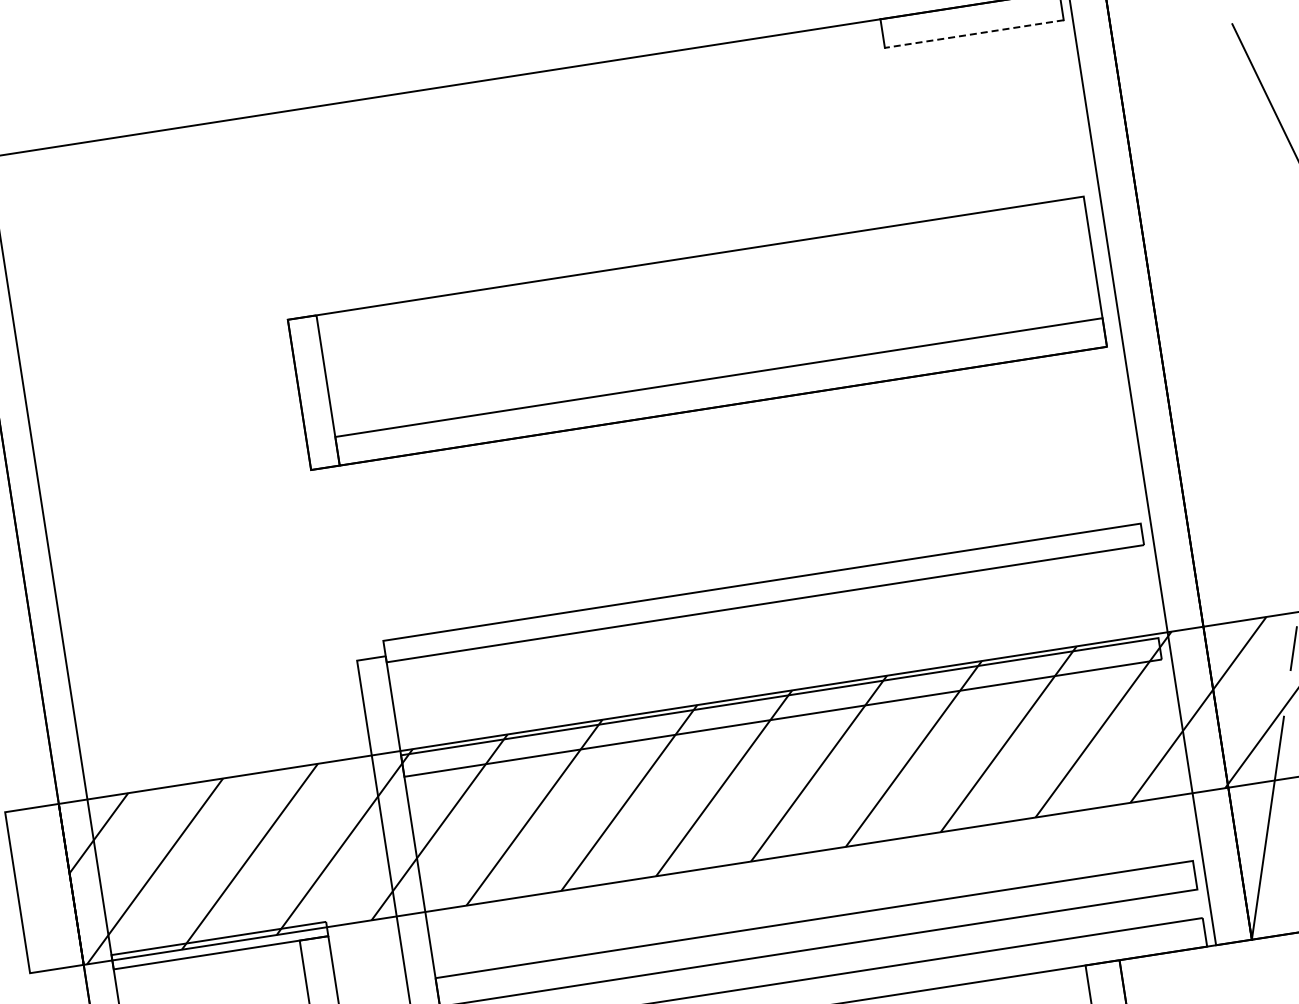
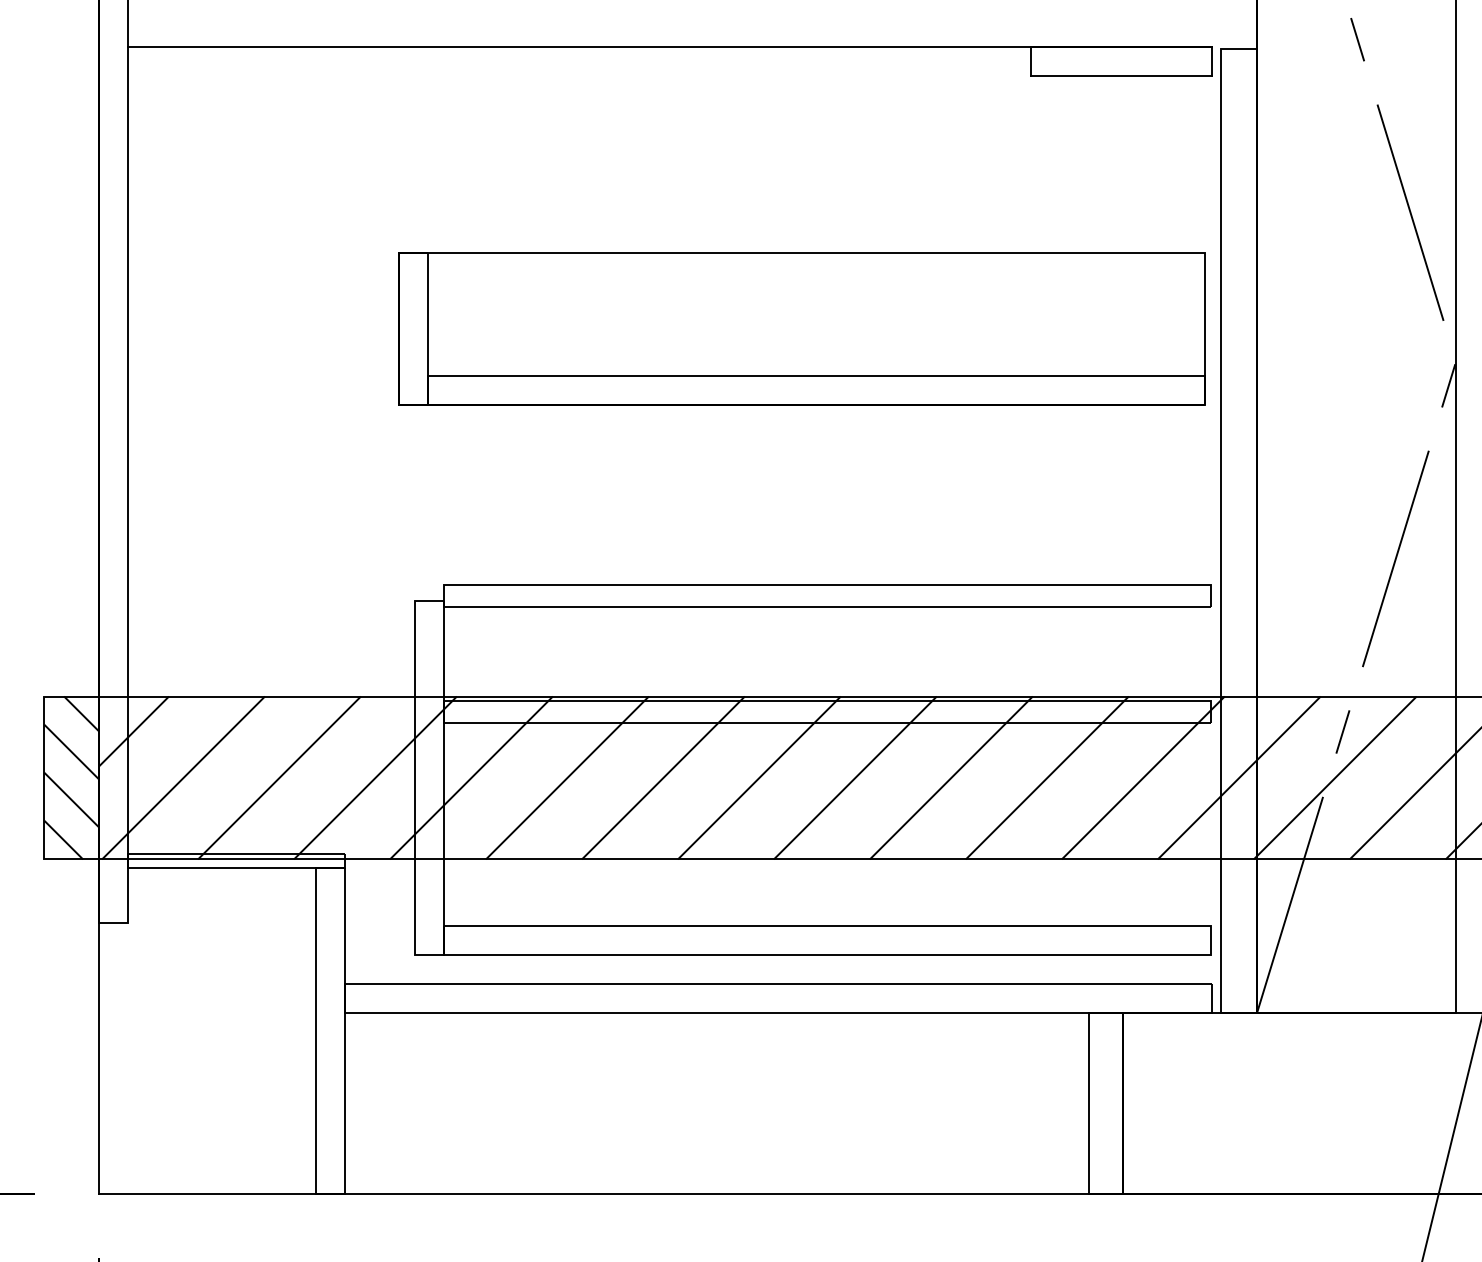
line: (973, 33) -> (1120, 75), dashed -> solid
hatch: (44, 888) -> (71, 777), added

